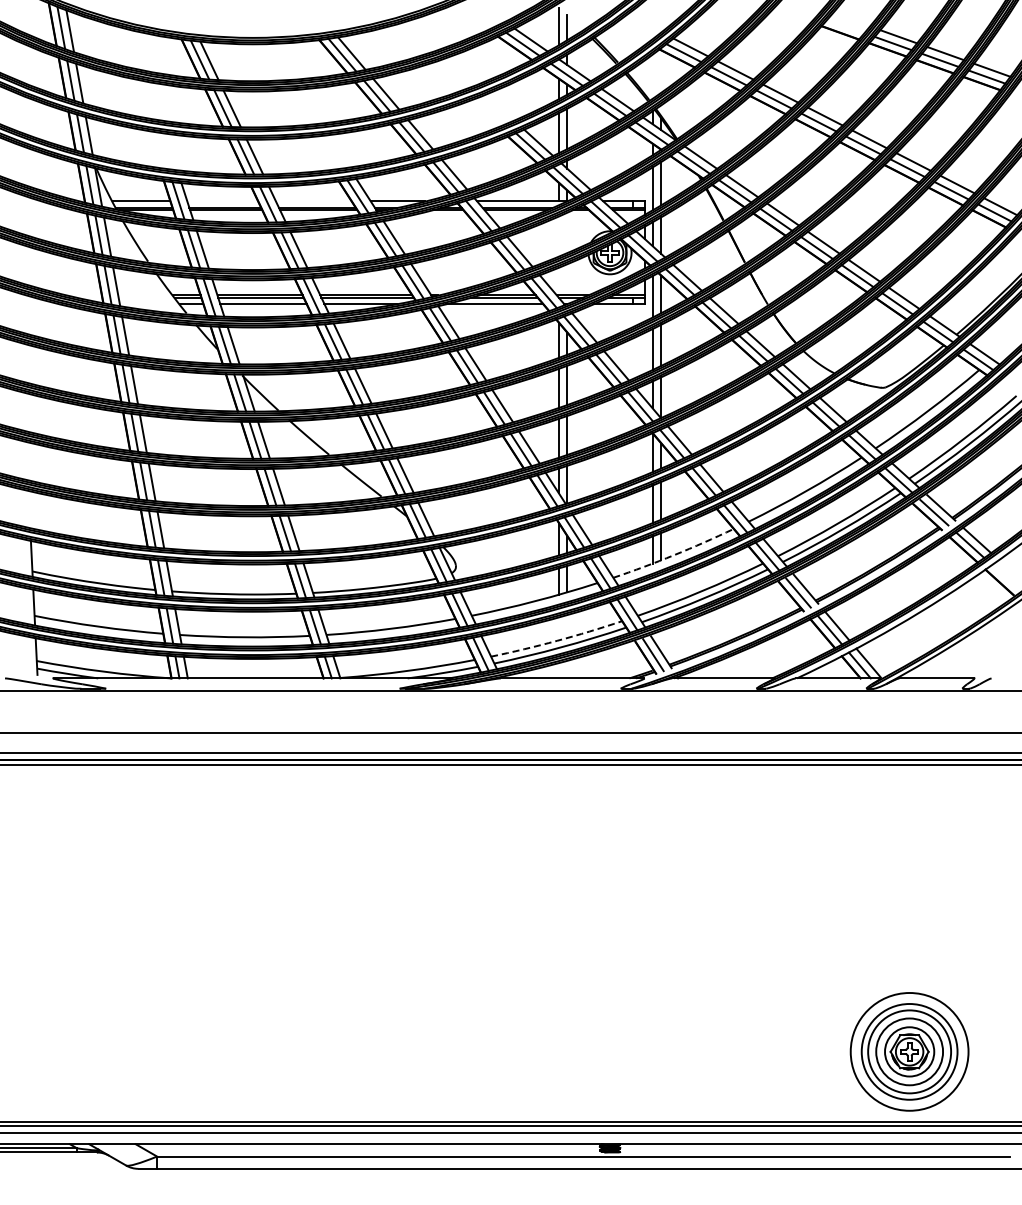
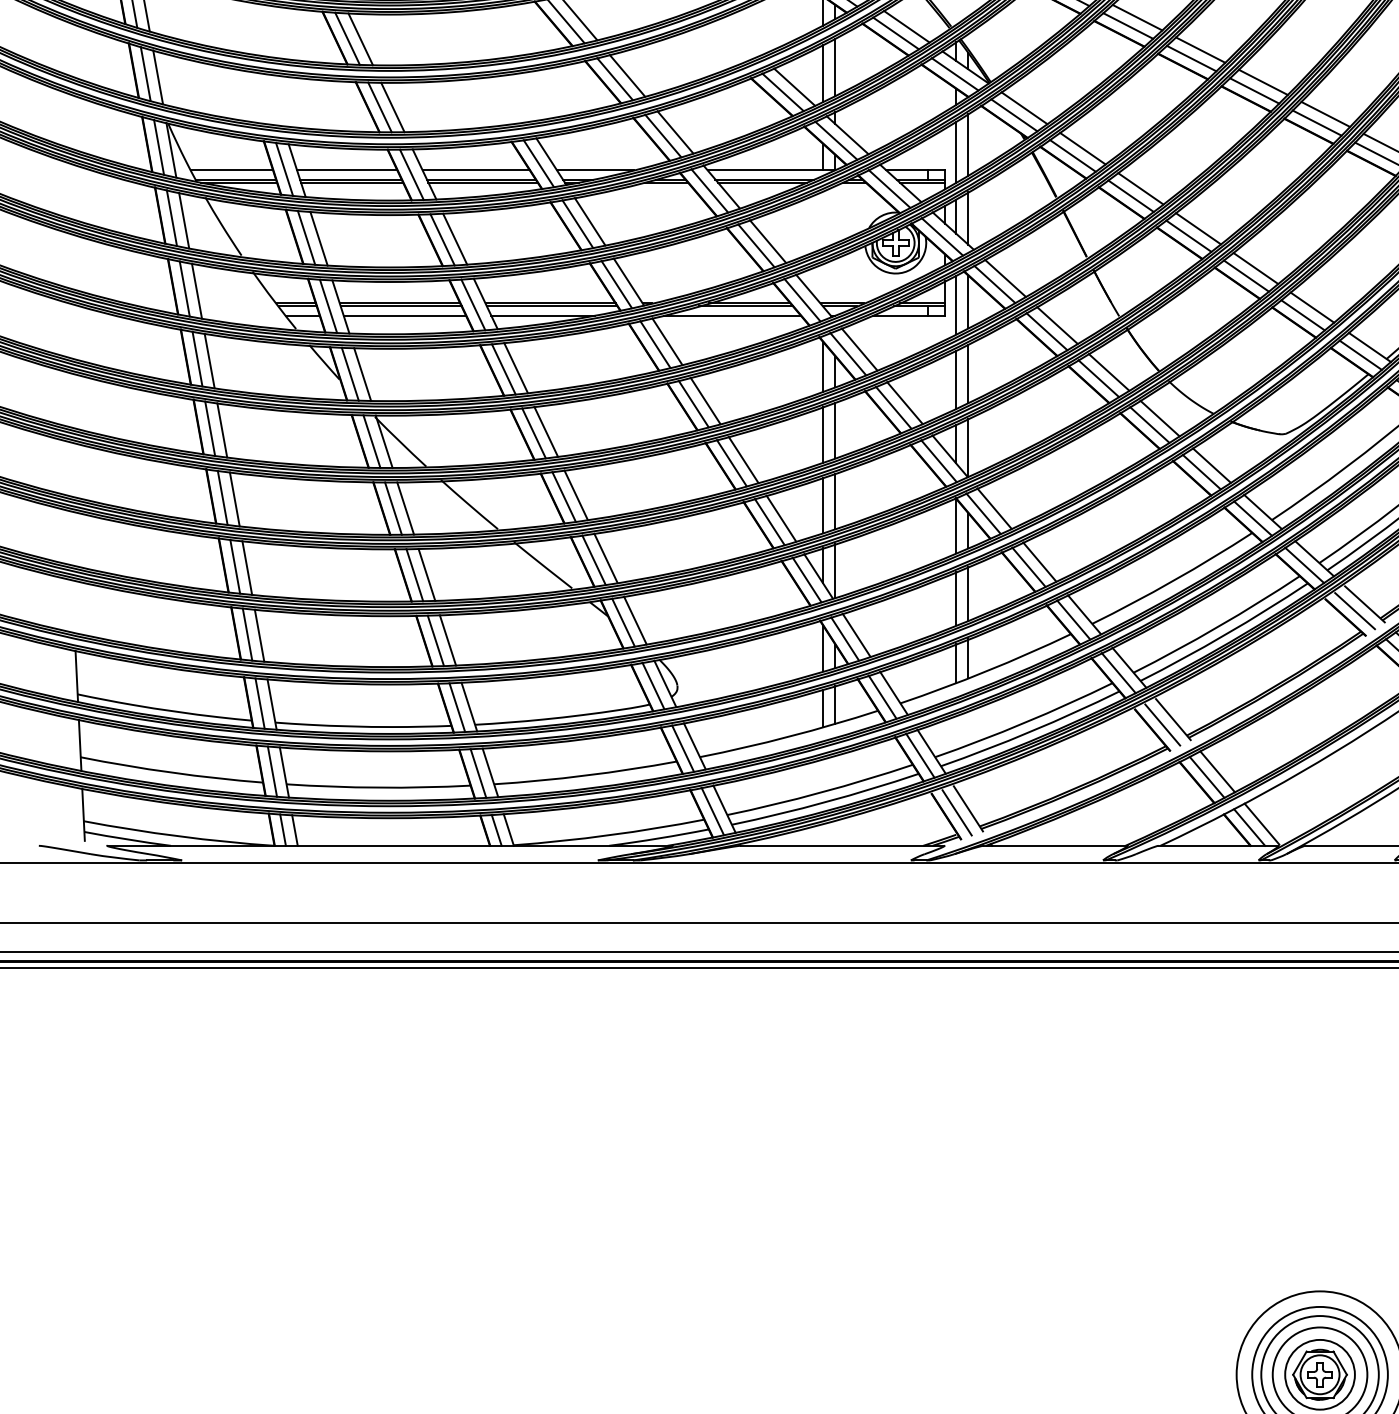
line: (222, 201) -> (346, 170), added
line: (313, 201) -> (475, 170), added
arc: (674, 555) -> (987, 671), dashed -> solid
arc: (557, 640) -> (821, 792), dashed -> solid

